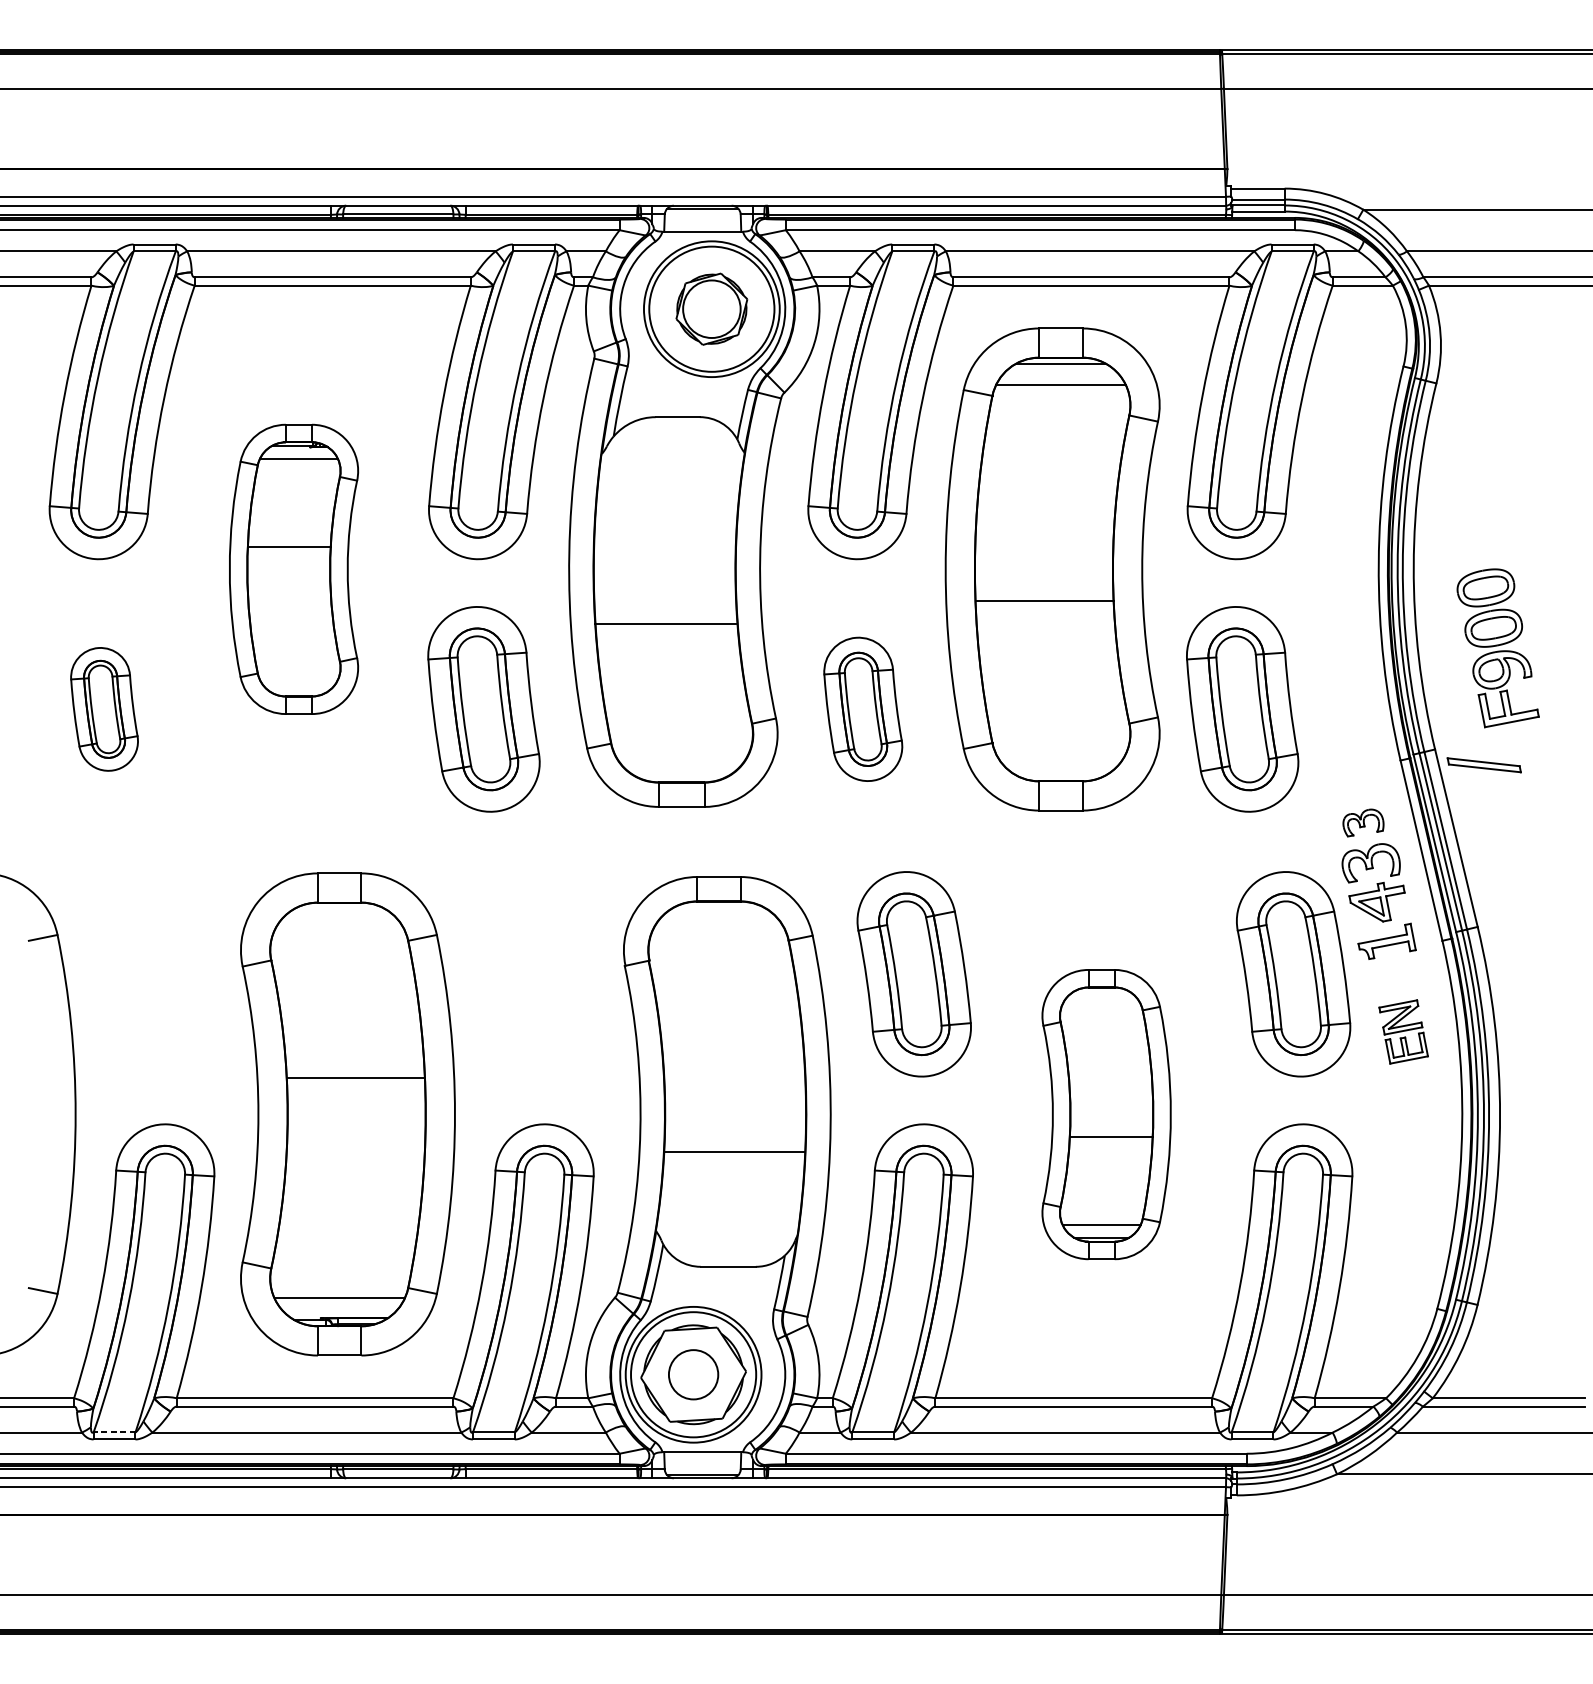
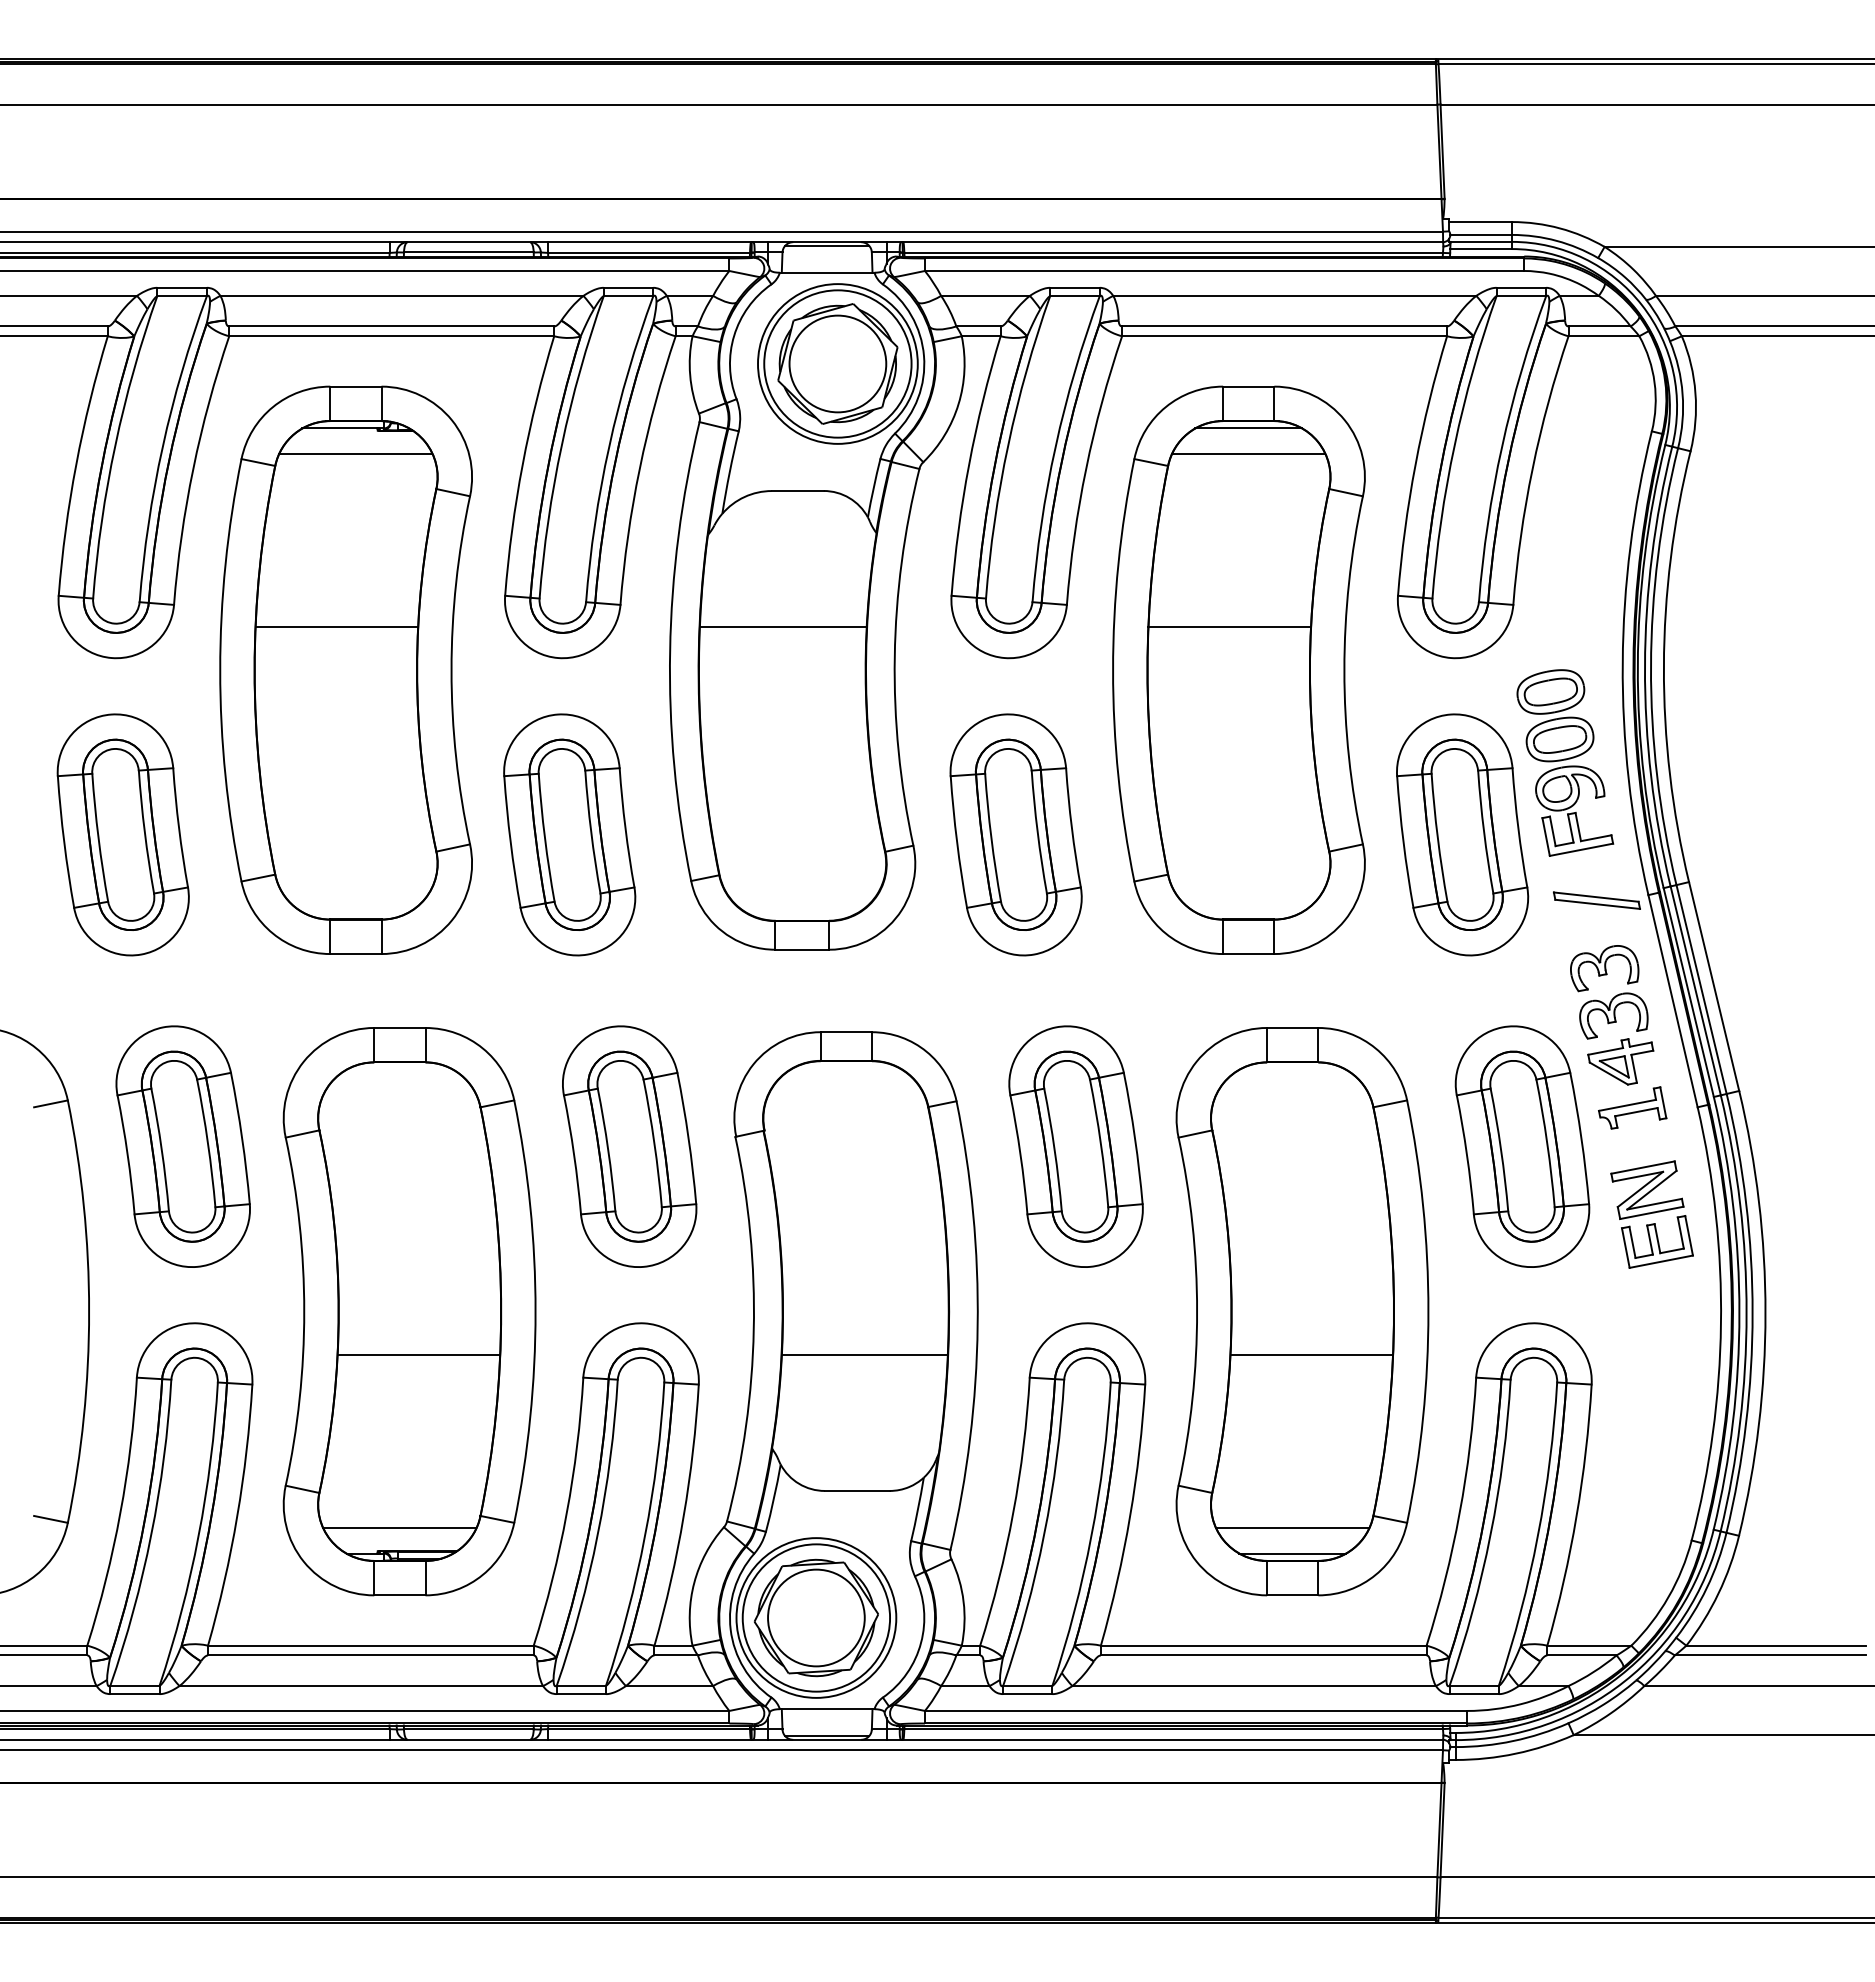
part: (711, 308) -> (837, 363), size x1.43
part: (293, 568) -> (345, 669), size x1.67
line: (1044, 601) -> (1229, 626), moved
line: (664, 624) -> (782, 626), moved
part: (1498, 647) -> (1565, 762), moved
part: (103, 709) -> (122, 834), size x1.67
part: (862, 709) -> (1015, 834), size x1.43
part: (1483, 765) -> (1596, 900), moved
part: (1363, 822) -> (1604, 968), size x1.43
part: (154, 974) -> (182, 1146), added
part: (534, 974) -> (629, 1146), added
part: (1403, 1031) -> (1651, 1214), size x1.43
line: (355, 1077) -> (418, 1355), moved
part: (1106, 1114) -> (1302, 1311), size x1.67
circle: (693, 1374) -> (816, 1617), size x1.67
line: (114, 1432) -> (134, 1685), dashed -> solid

